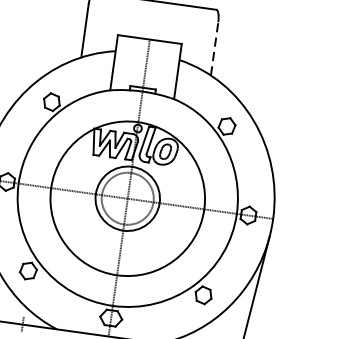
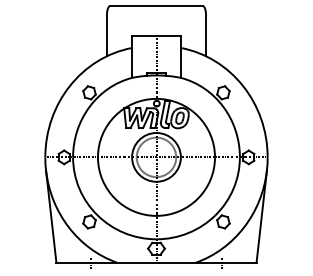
line: (215, 48) -> (206, 35), dashed -> solid

